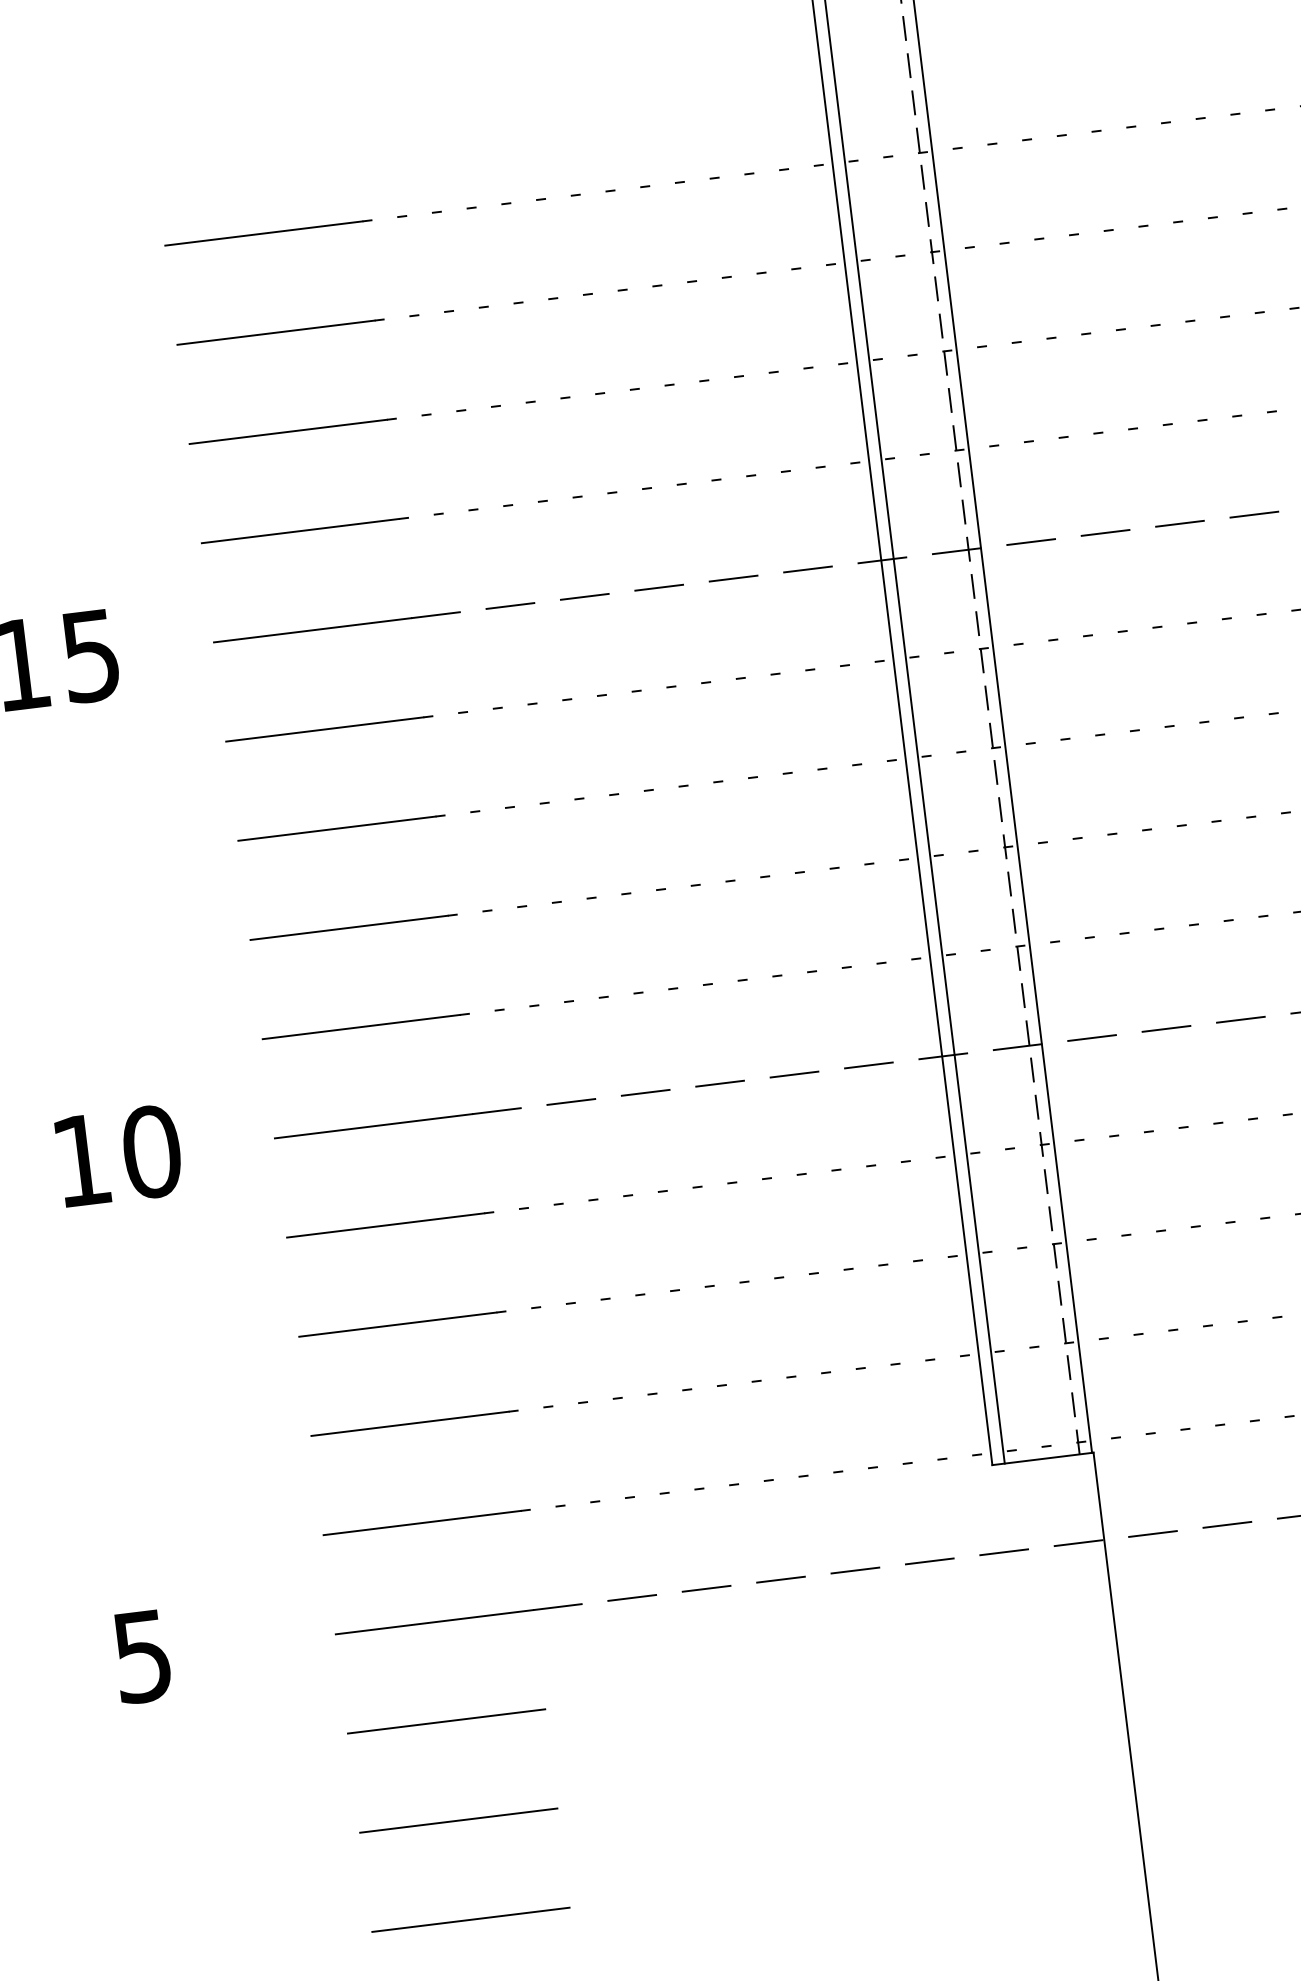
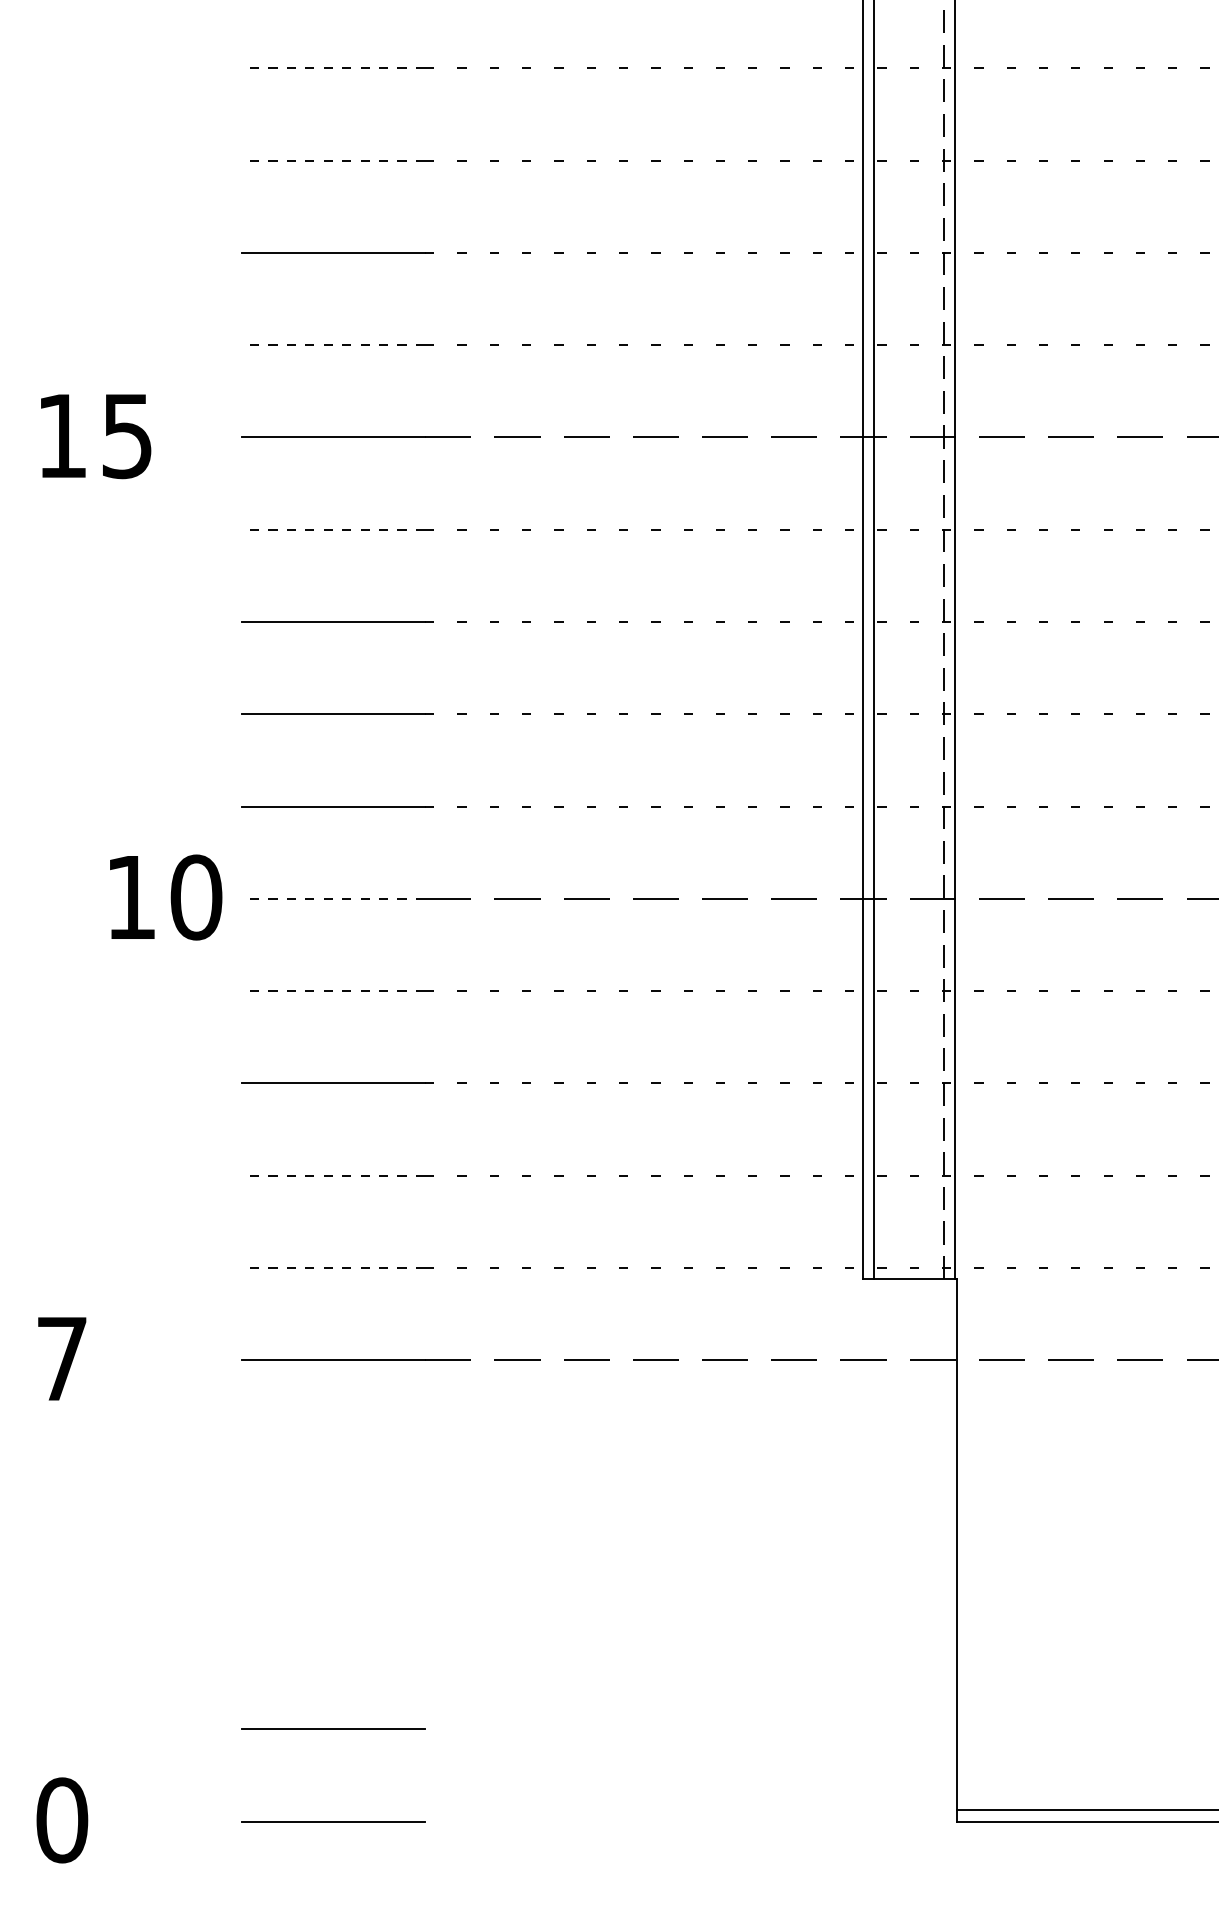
line: (263, 233) -> (333, 68), solid -> dashed
line: (276, 332) -> (333, 160), solid -> dashed
line: (300, 531) -> (333, 345), solid -> dashed
line: (324, 729) -> (333, 529), solid -> dashed
line: (373, 1125) -> (333, 898), solid -> dashed
text: (119, 1155) -> (166, 897), moved
line: (385, 1225) -> (333, 991), solid -> dashed
line: (410, 1423) -> (333, 1175), solid -> dashed
line: (422, 1523) -> (333, 1268), solid -> dashed
text: (142, 1657) -> (61, 1359), 5 -> 7
line: (446, 1721) -> (333, 1452), removed
line: (458, 1820) -> (333, 1544), removed
line: (471, 1920) -> (333, 1637), removed

